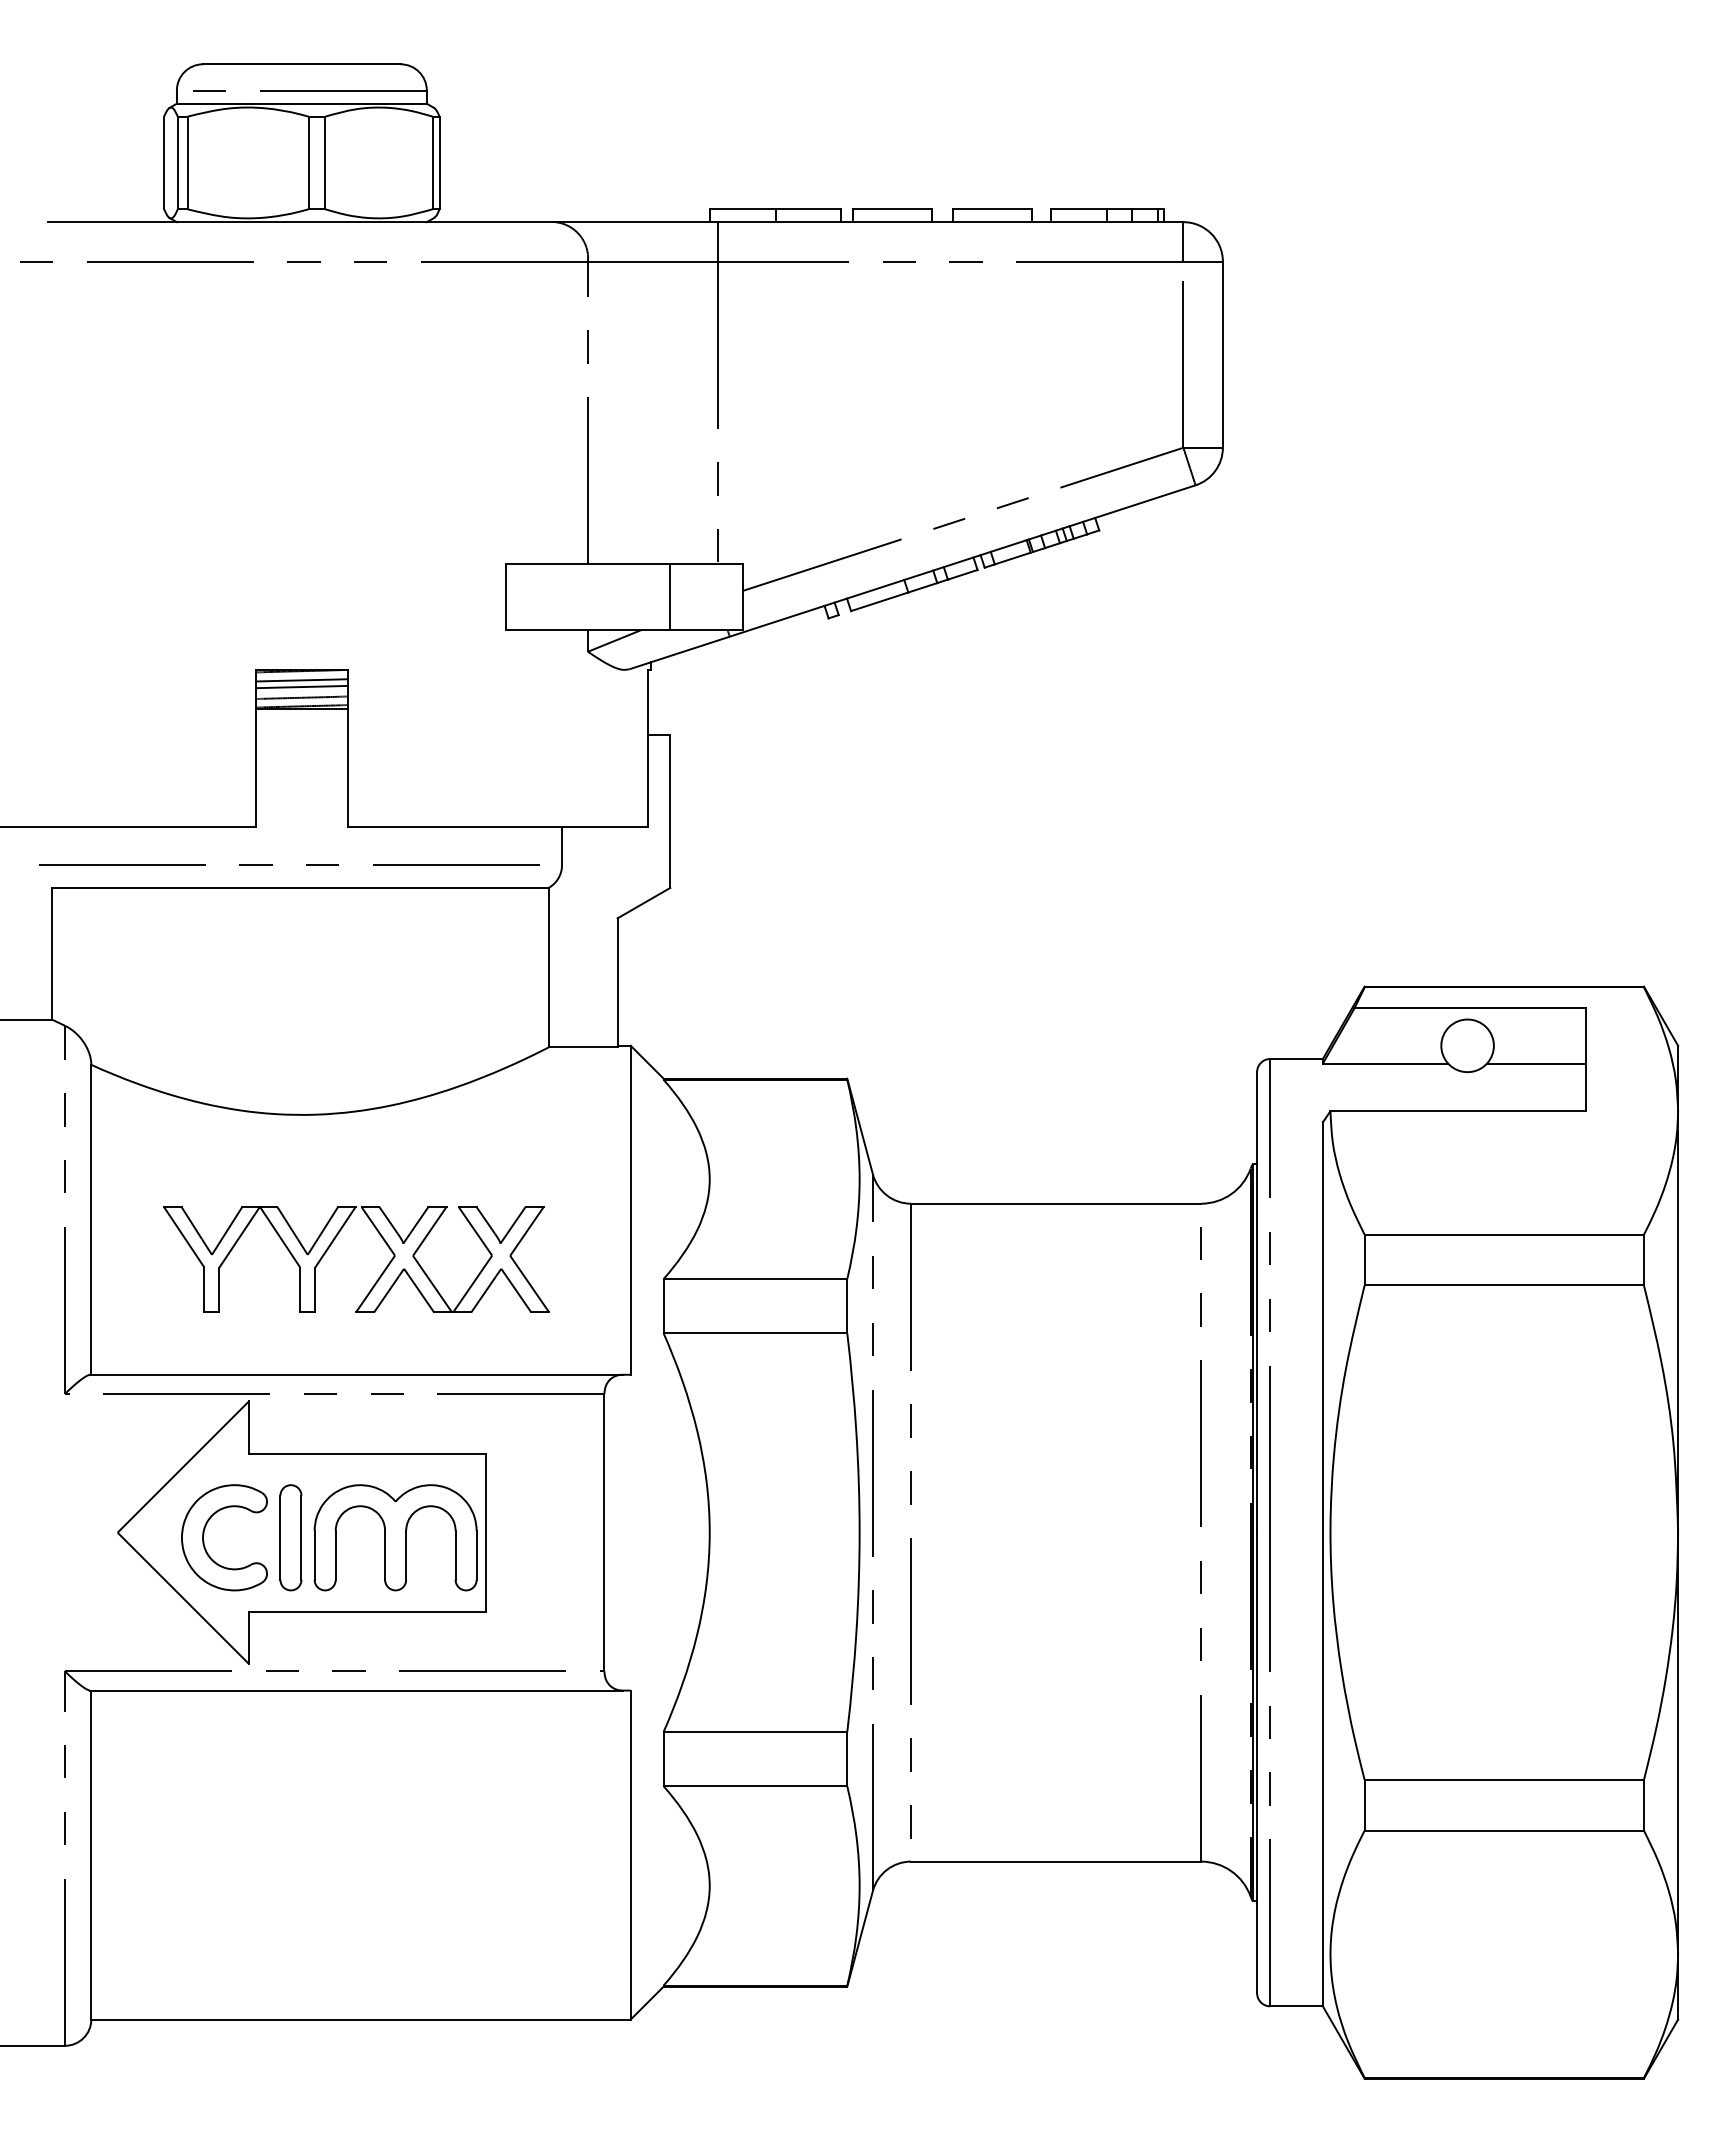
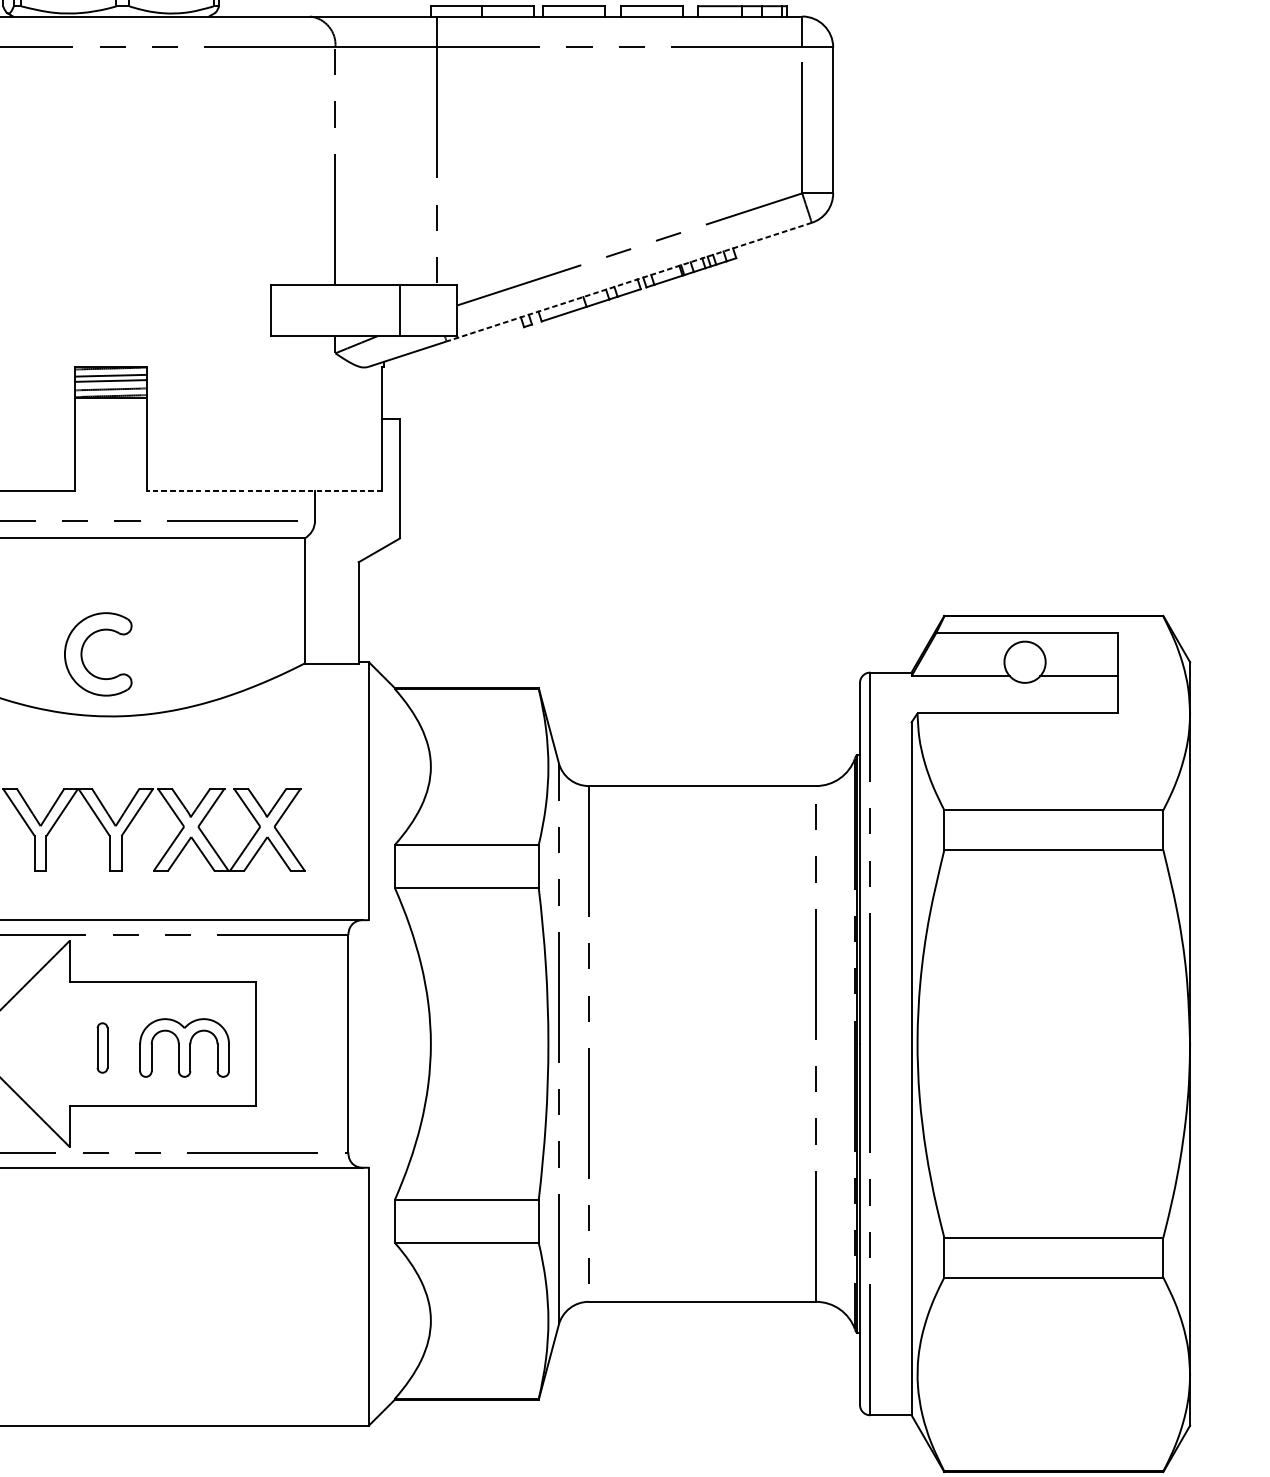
line: (962, 561) -> (629, 282), solid -> dashed
line: (497, 827) -> (264, 491), solid -> dashed
part: (204, 1534) -> (82, 651), moved
part: (290, 1537) -> (102, 1047), size x0.6
part: (395, 1537) -> (184, 1047), size x0.7

